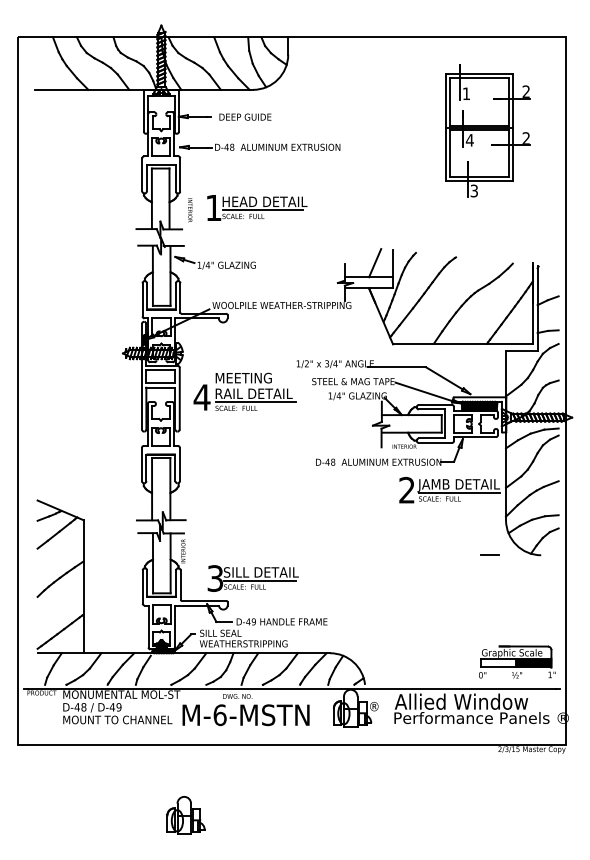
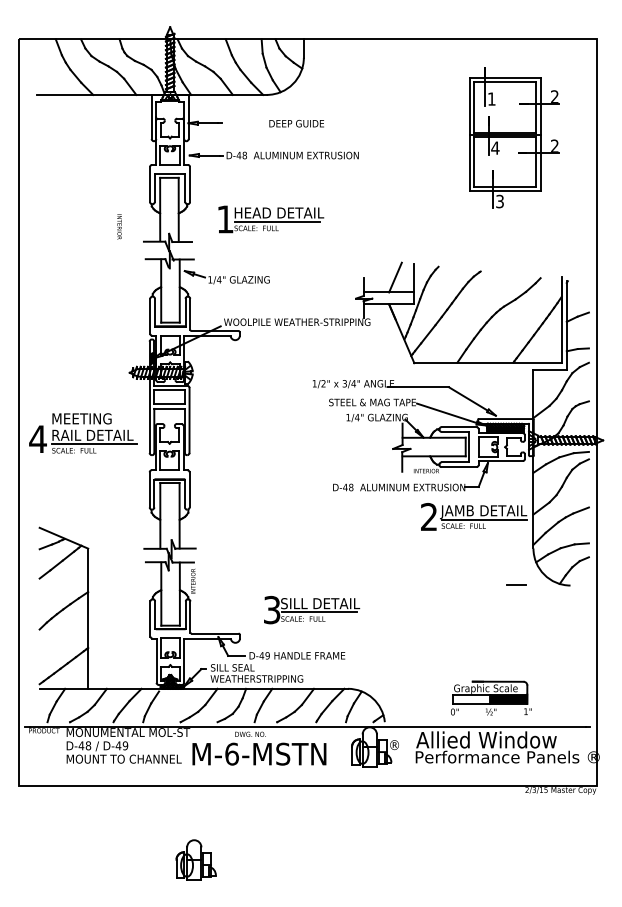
text: (245, 116) -> (296, 123), moved
text: (190, 209) -> (119, 226), moved
part: (245, 392) -> (83, 433), moved
part: (253, 578) -> (312, 610), moved
part: (517, 661) -> (491, 697), moved

